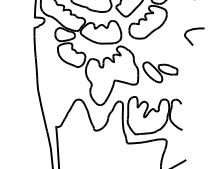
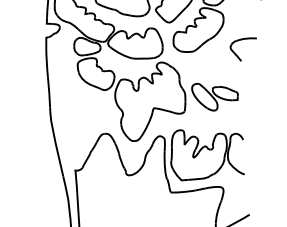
part: (194, 36) -> (243, 49), moved

